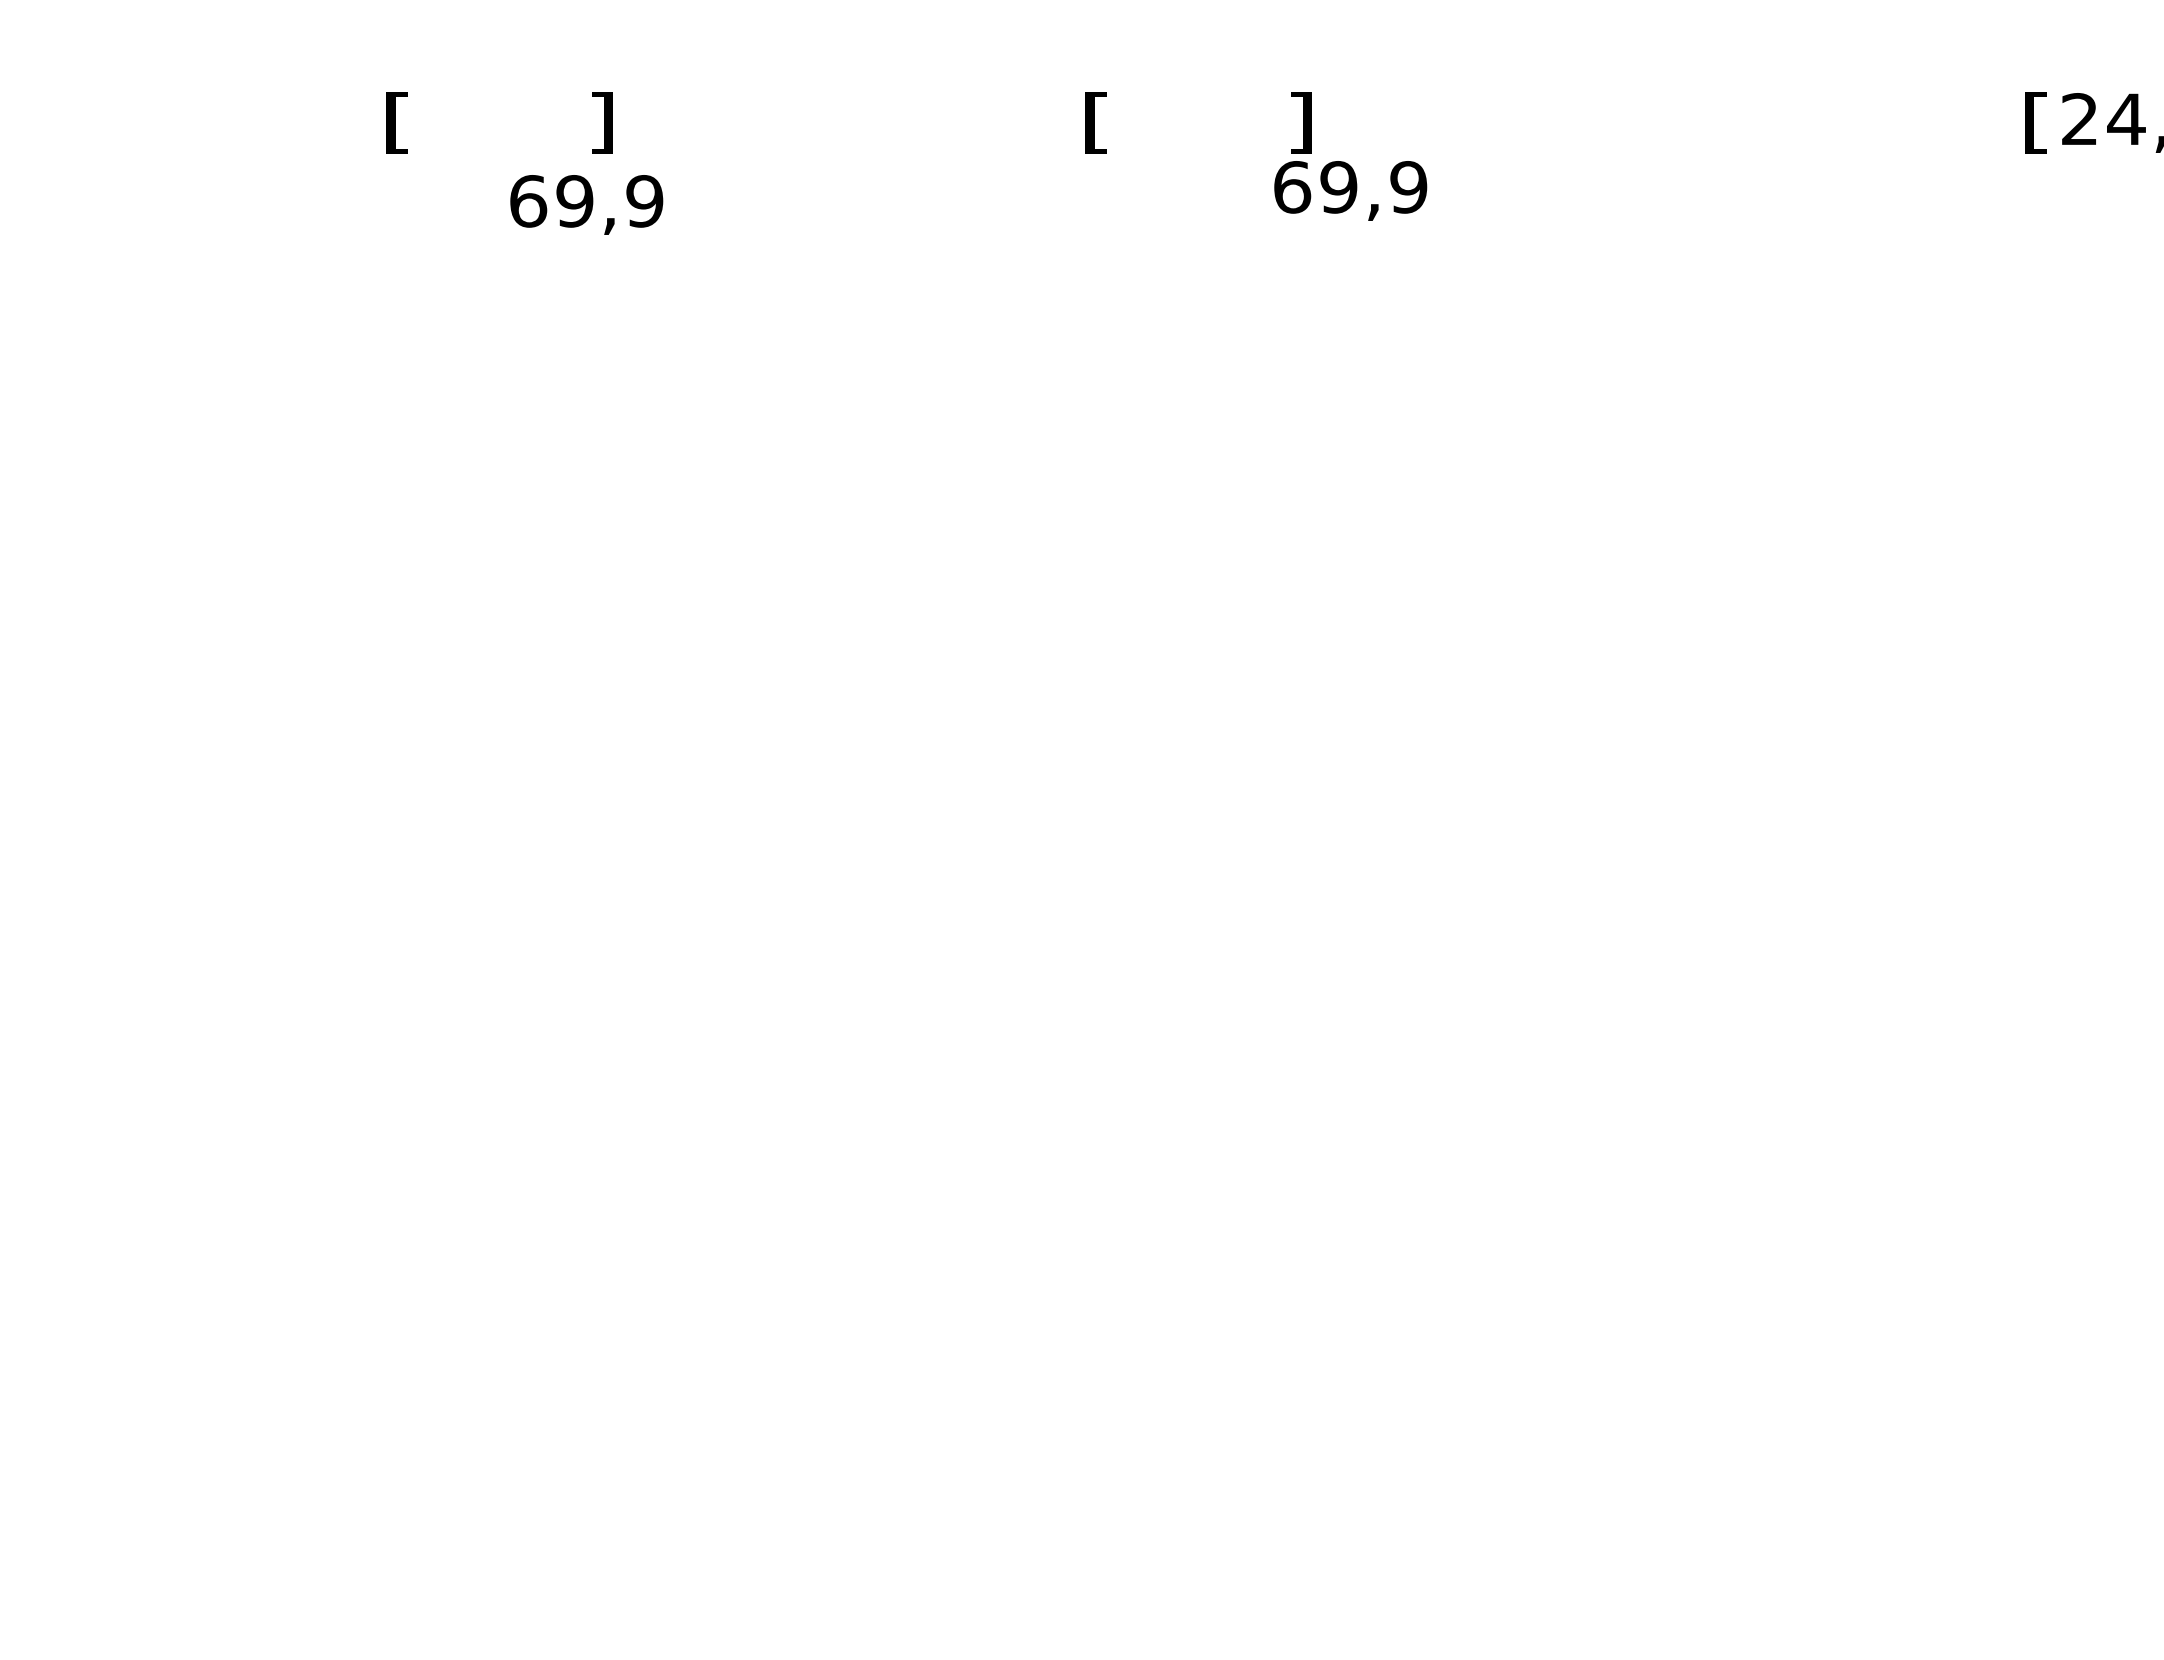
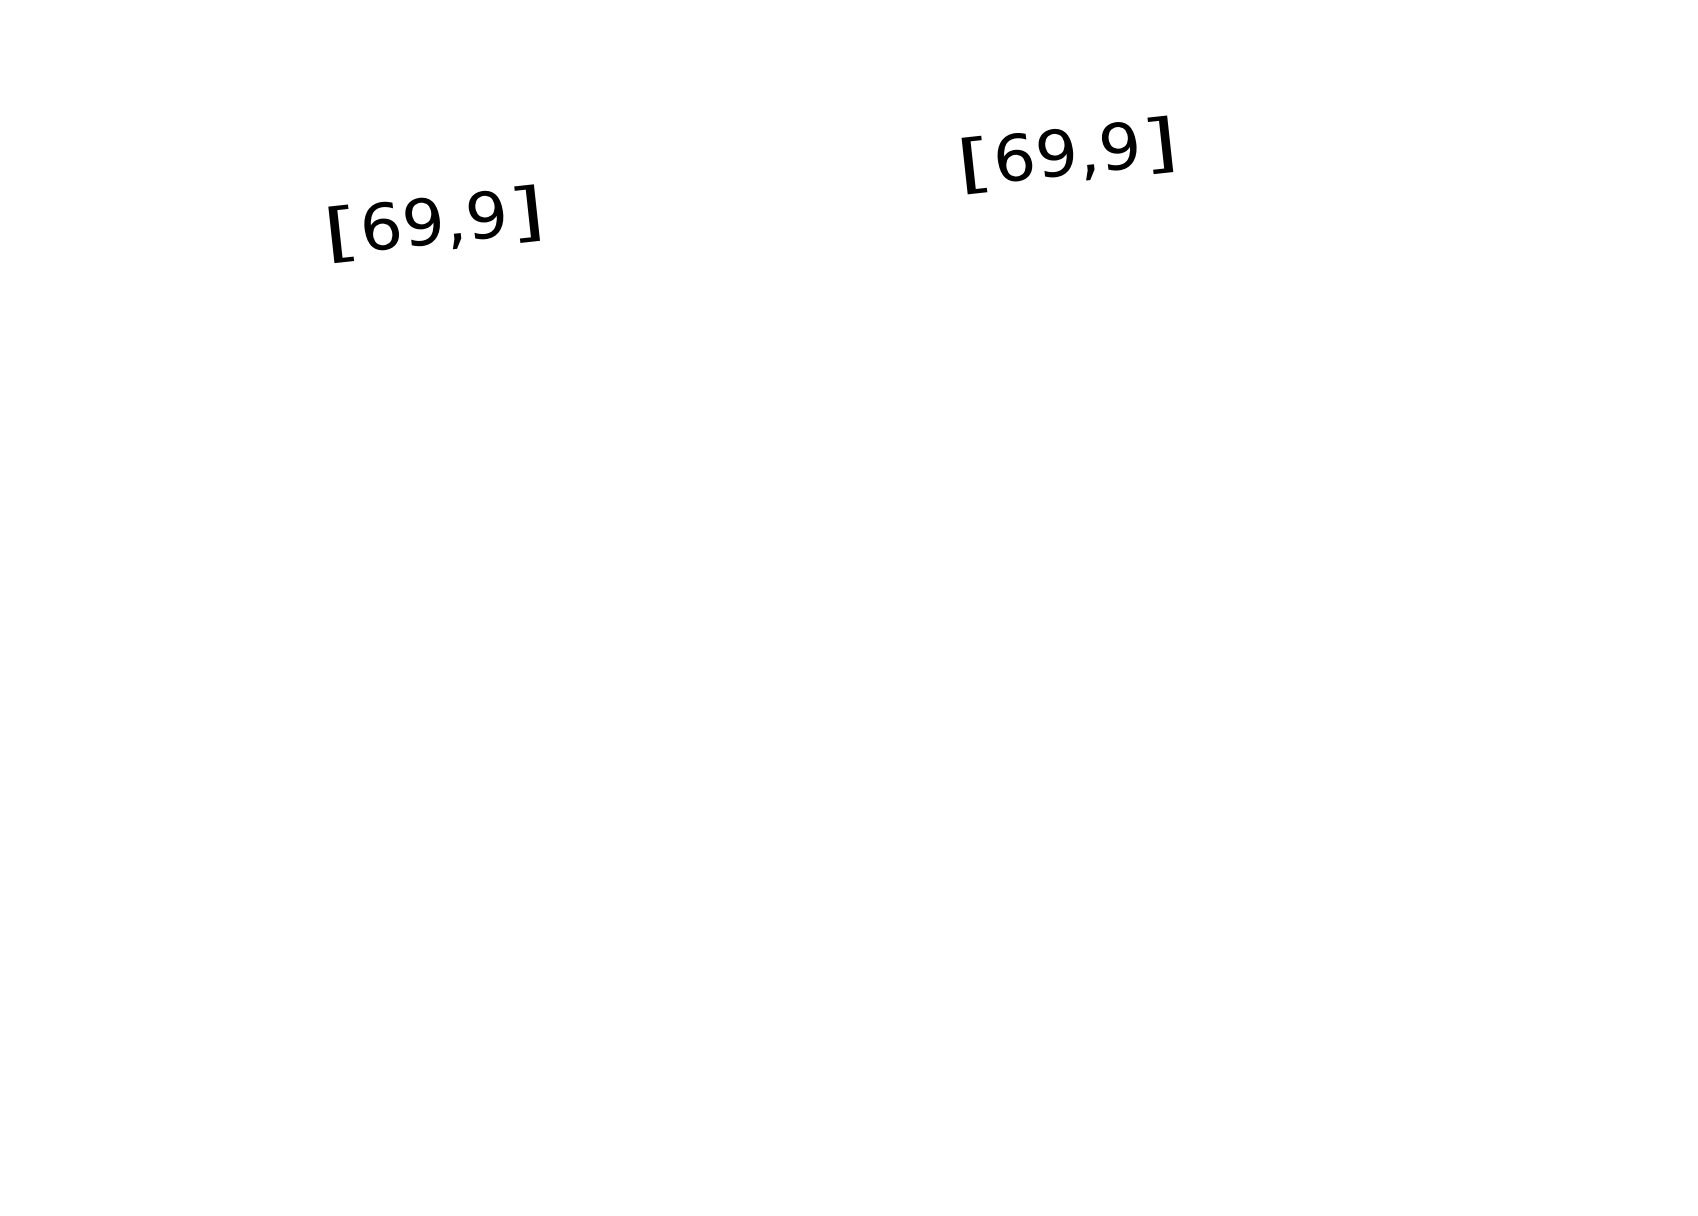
text: (1350, 190) -> (1067, 154), moved
text: (586, 204) -> (433, 223), moved

